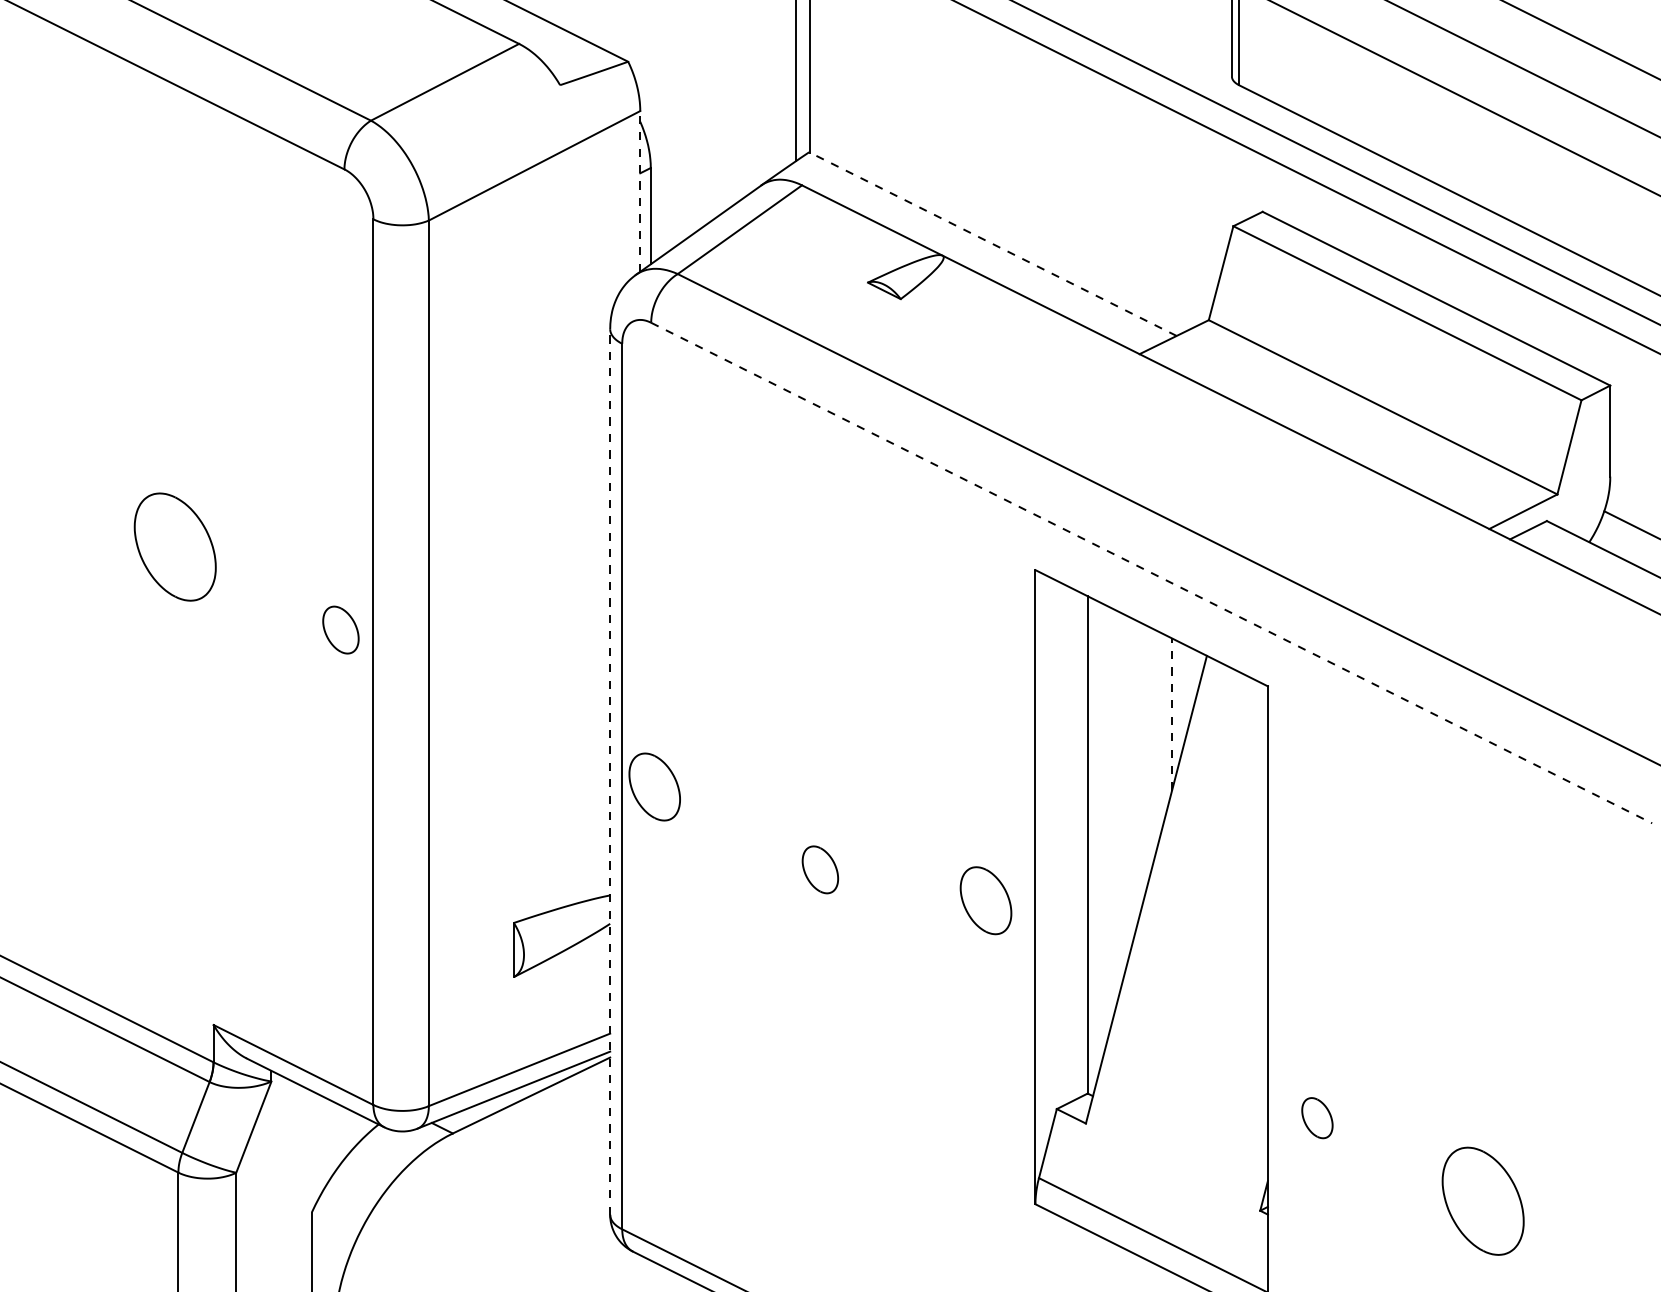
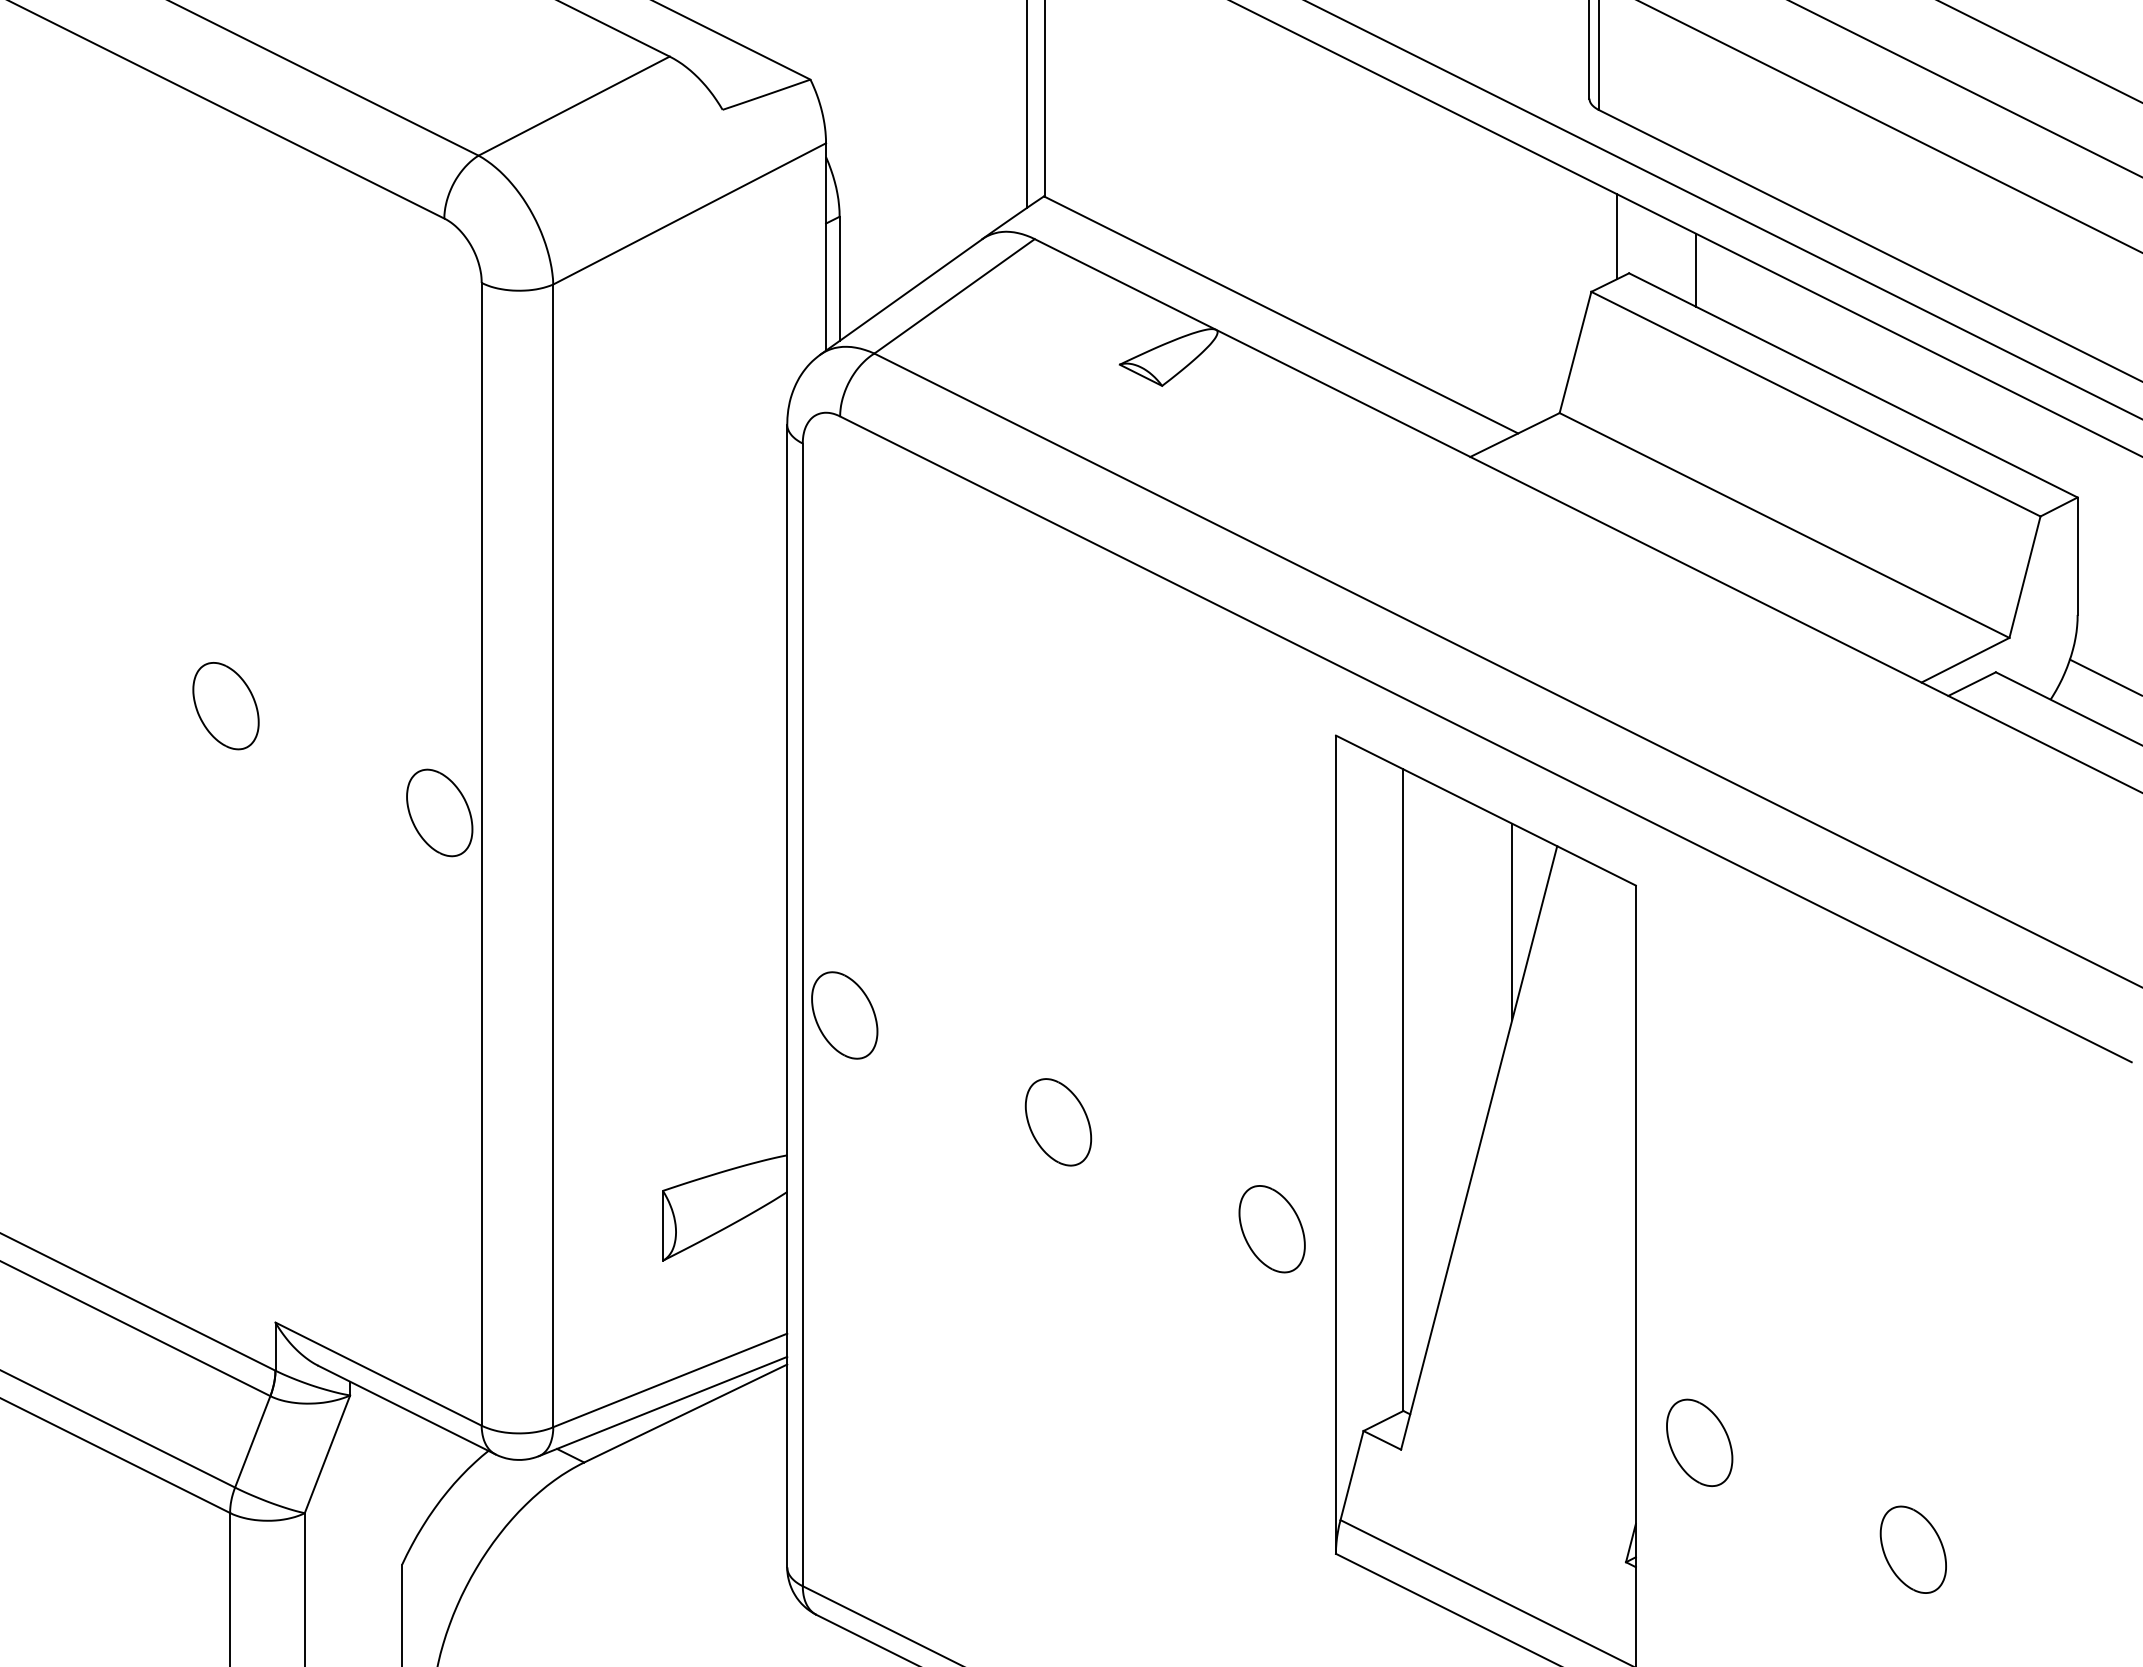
line: (1253, 183) -> (1617, 236), added
line: (640, 191) -> (826, 247), dashed -> solid
line: (1314, 208) -> (1695, 269), added
line: (992, 243) -> (1280, 314), dashed -> solid
part: (174, 547) -> (225, 706), size x0.62
line: (1152, 573) -> (1486, 739), dashed -> solid
part: (340, 629) -> (439, 812), size x1.43
line: (1172, 714) -> (1512, 921), dashed -> solid
line: (610, 771) -> (787, 995), dashed -> solid
part: (820, 869) -> (1058, 1122), size x1.43
part: (985, 900) -> (1271, 1229), moved
part: (1317, 1117) -> (1699, 1442), size x1.67
part: (1482, 1200) -> (1912, 1549), size x0.62

